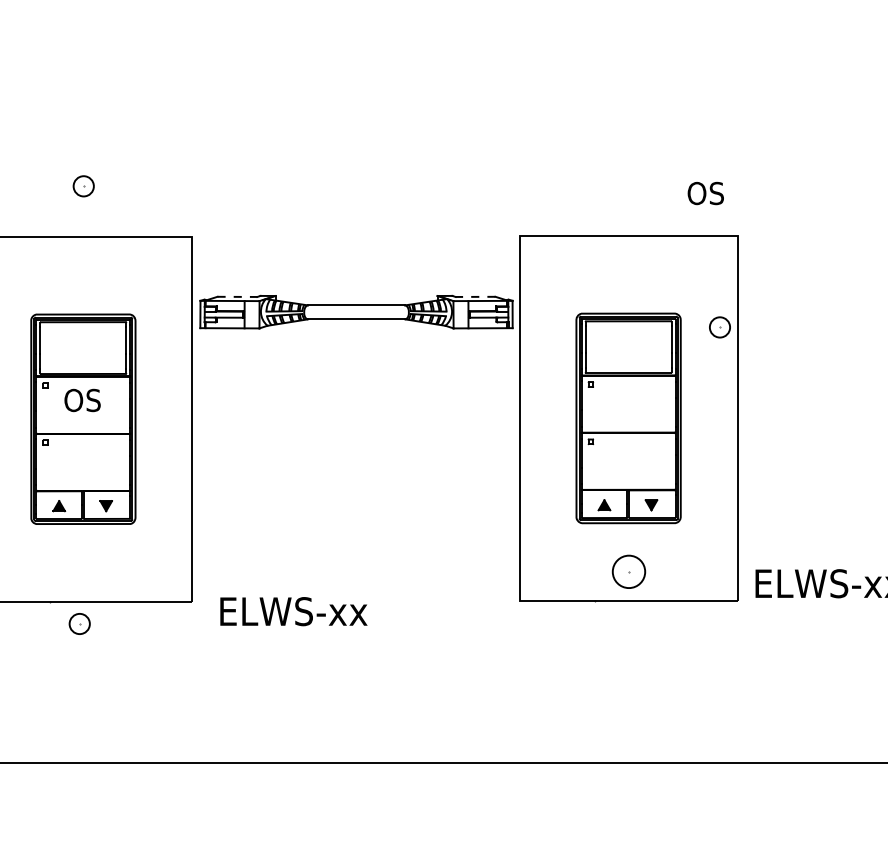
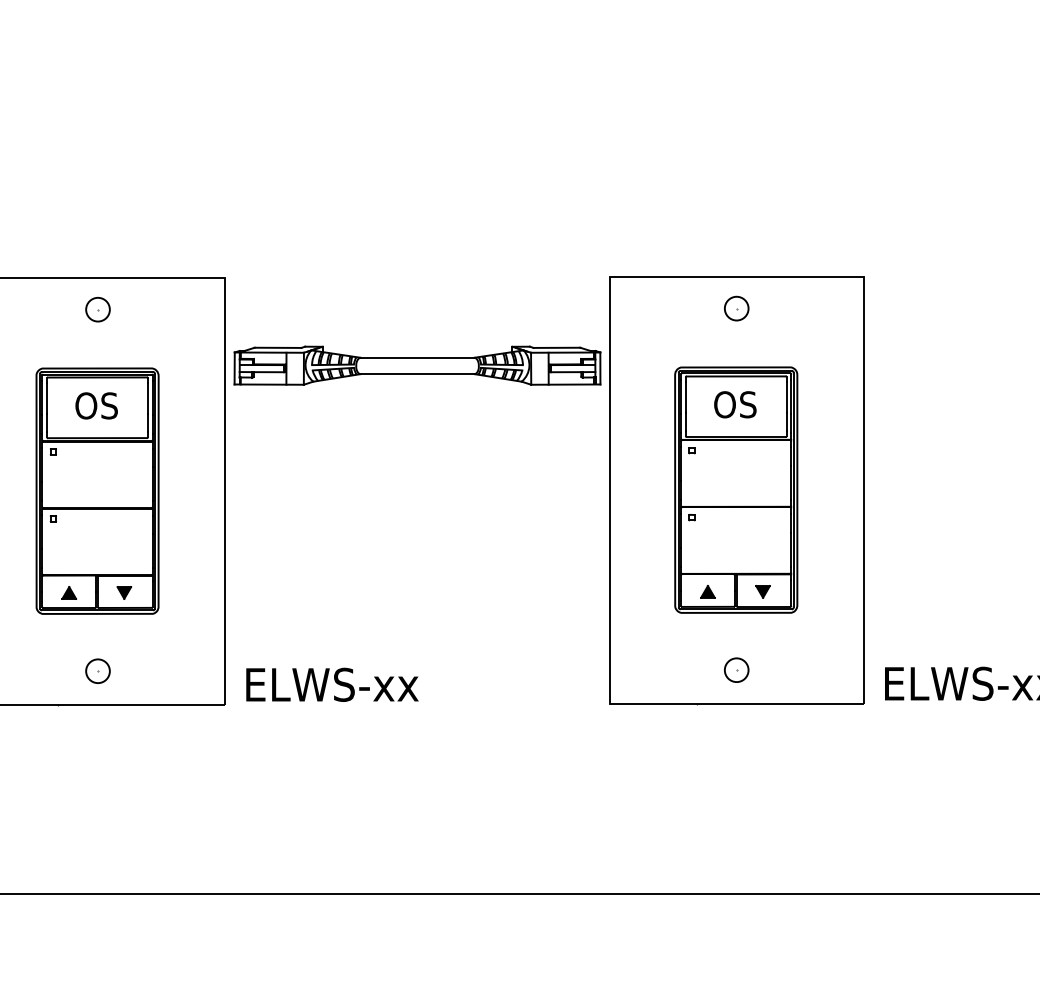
part: (83, 186) -> (97, 309), moved
text: (705, 193) -> (734, 404), moved
line: (237, 296) -> (278, 347), dashed -> solid
line: (475, 296) -> (556, 347), dashed -> solid
part: (719, 327) -> (736, 308), moved
text: (82, 400) -> (96, 405), moved
part: (628, 572) -> (736, 670), size x0.62
text: (293, 611) -> (331, 684), moved
part: (79, 623) -> (97, 670), moved

